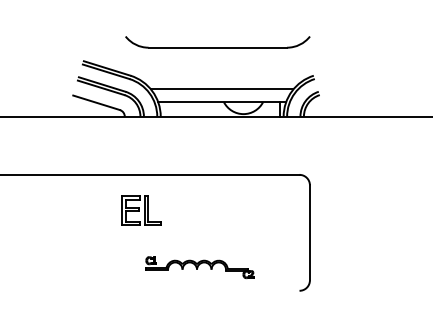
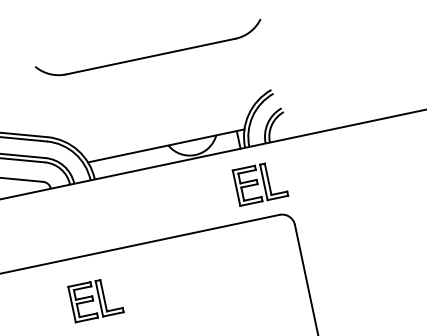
part: (217, 42) -> (149, 50), moved
line: (221, 89) -> (162, 130), removed
part: (289, 146) -> (259, 182), added

